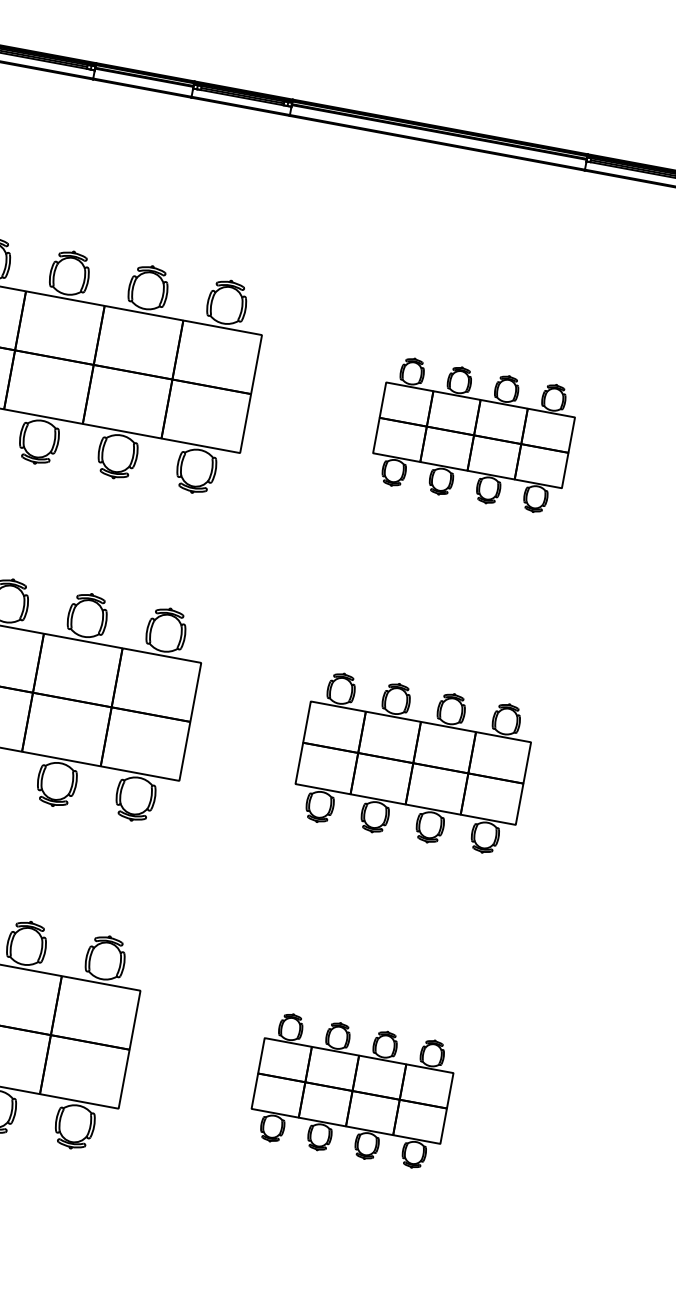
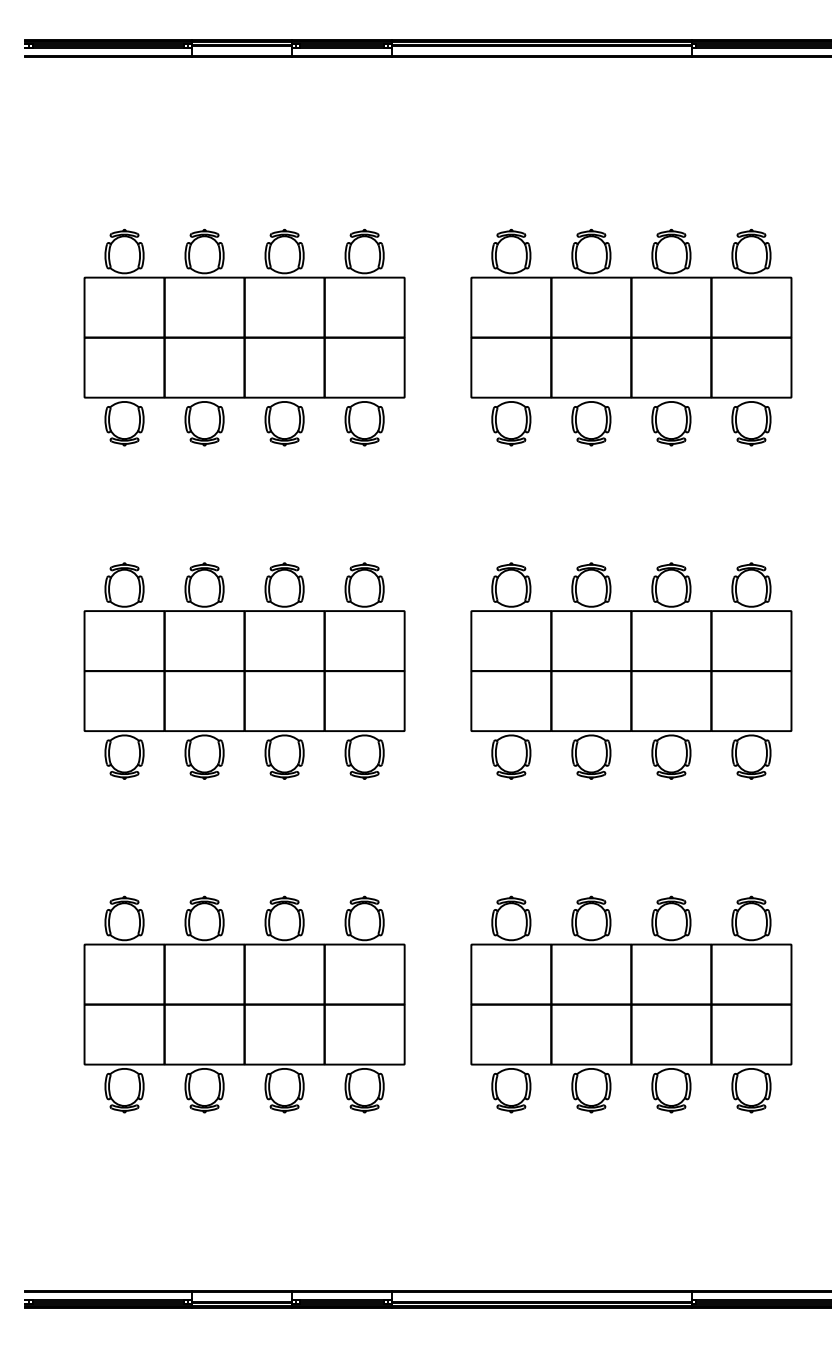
part: (474, 435) -> (631, 337), size x1.67
part: (413, 762) -> (631, 670), size x1.43
part: (352, 1090) -> (631, 1004), size x1.67

